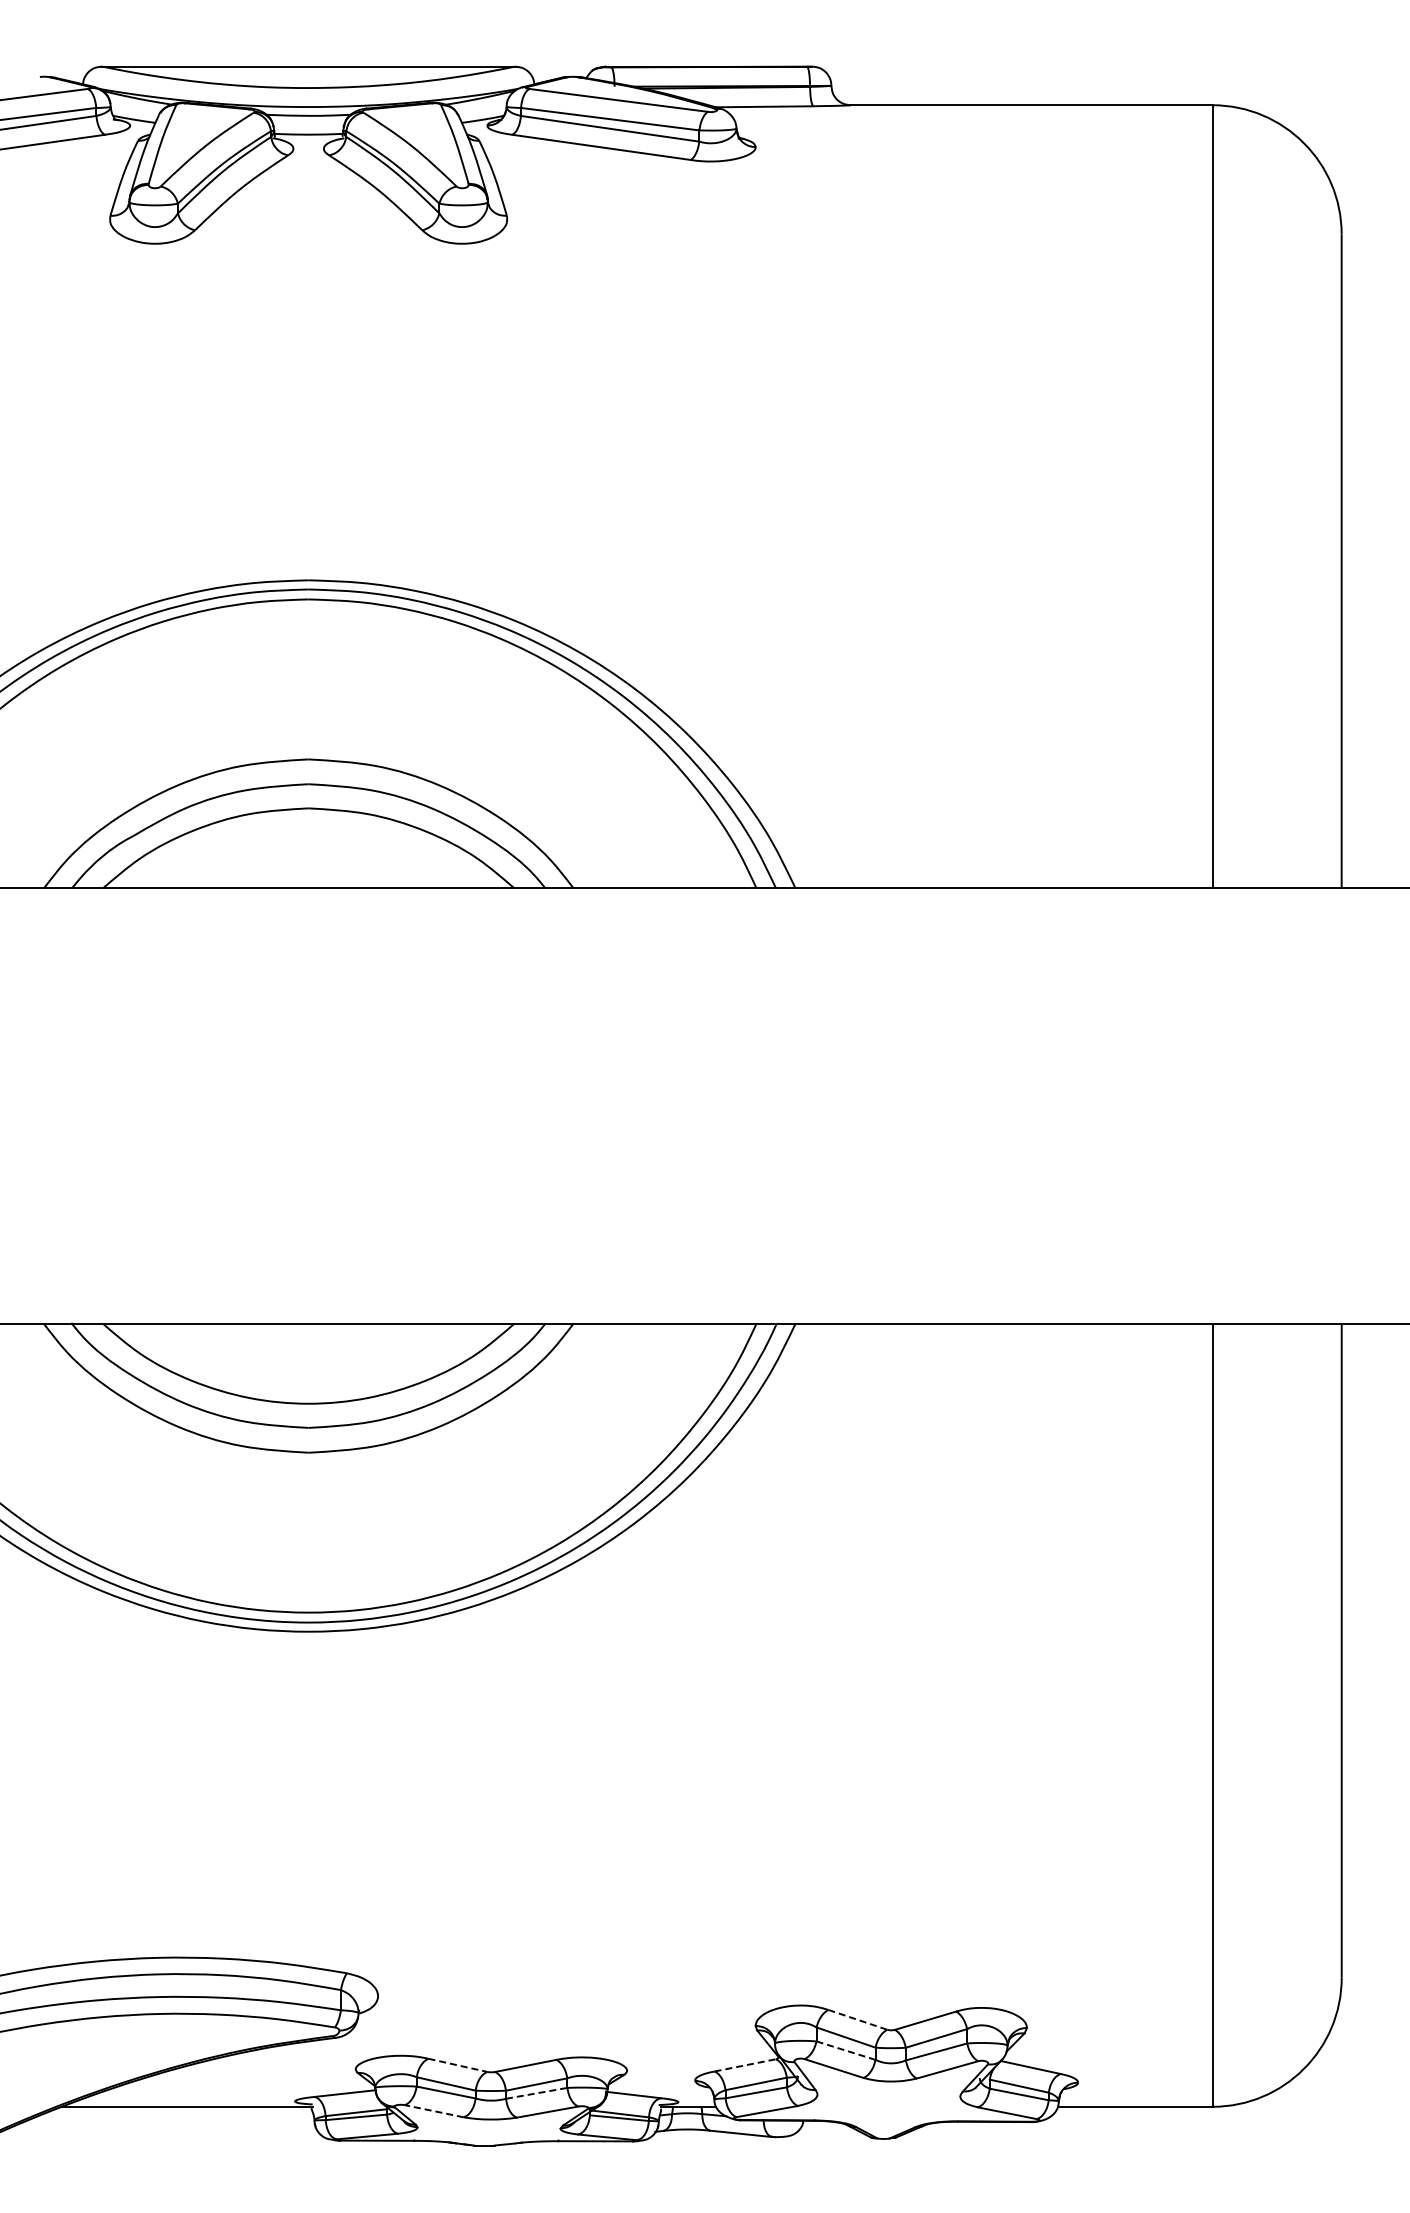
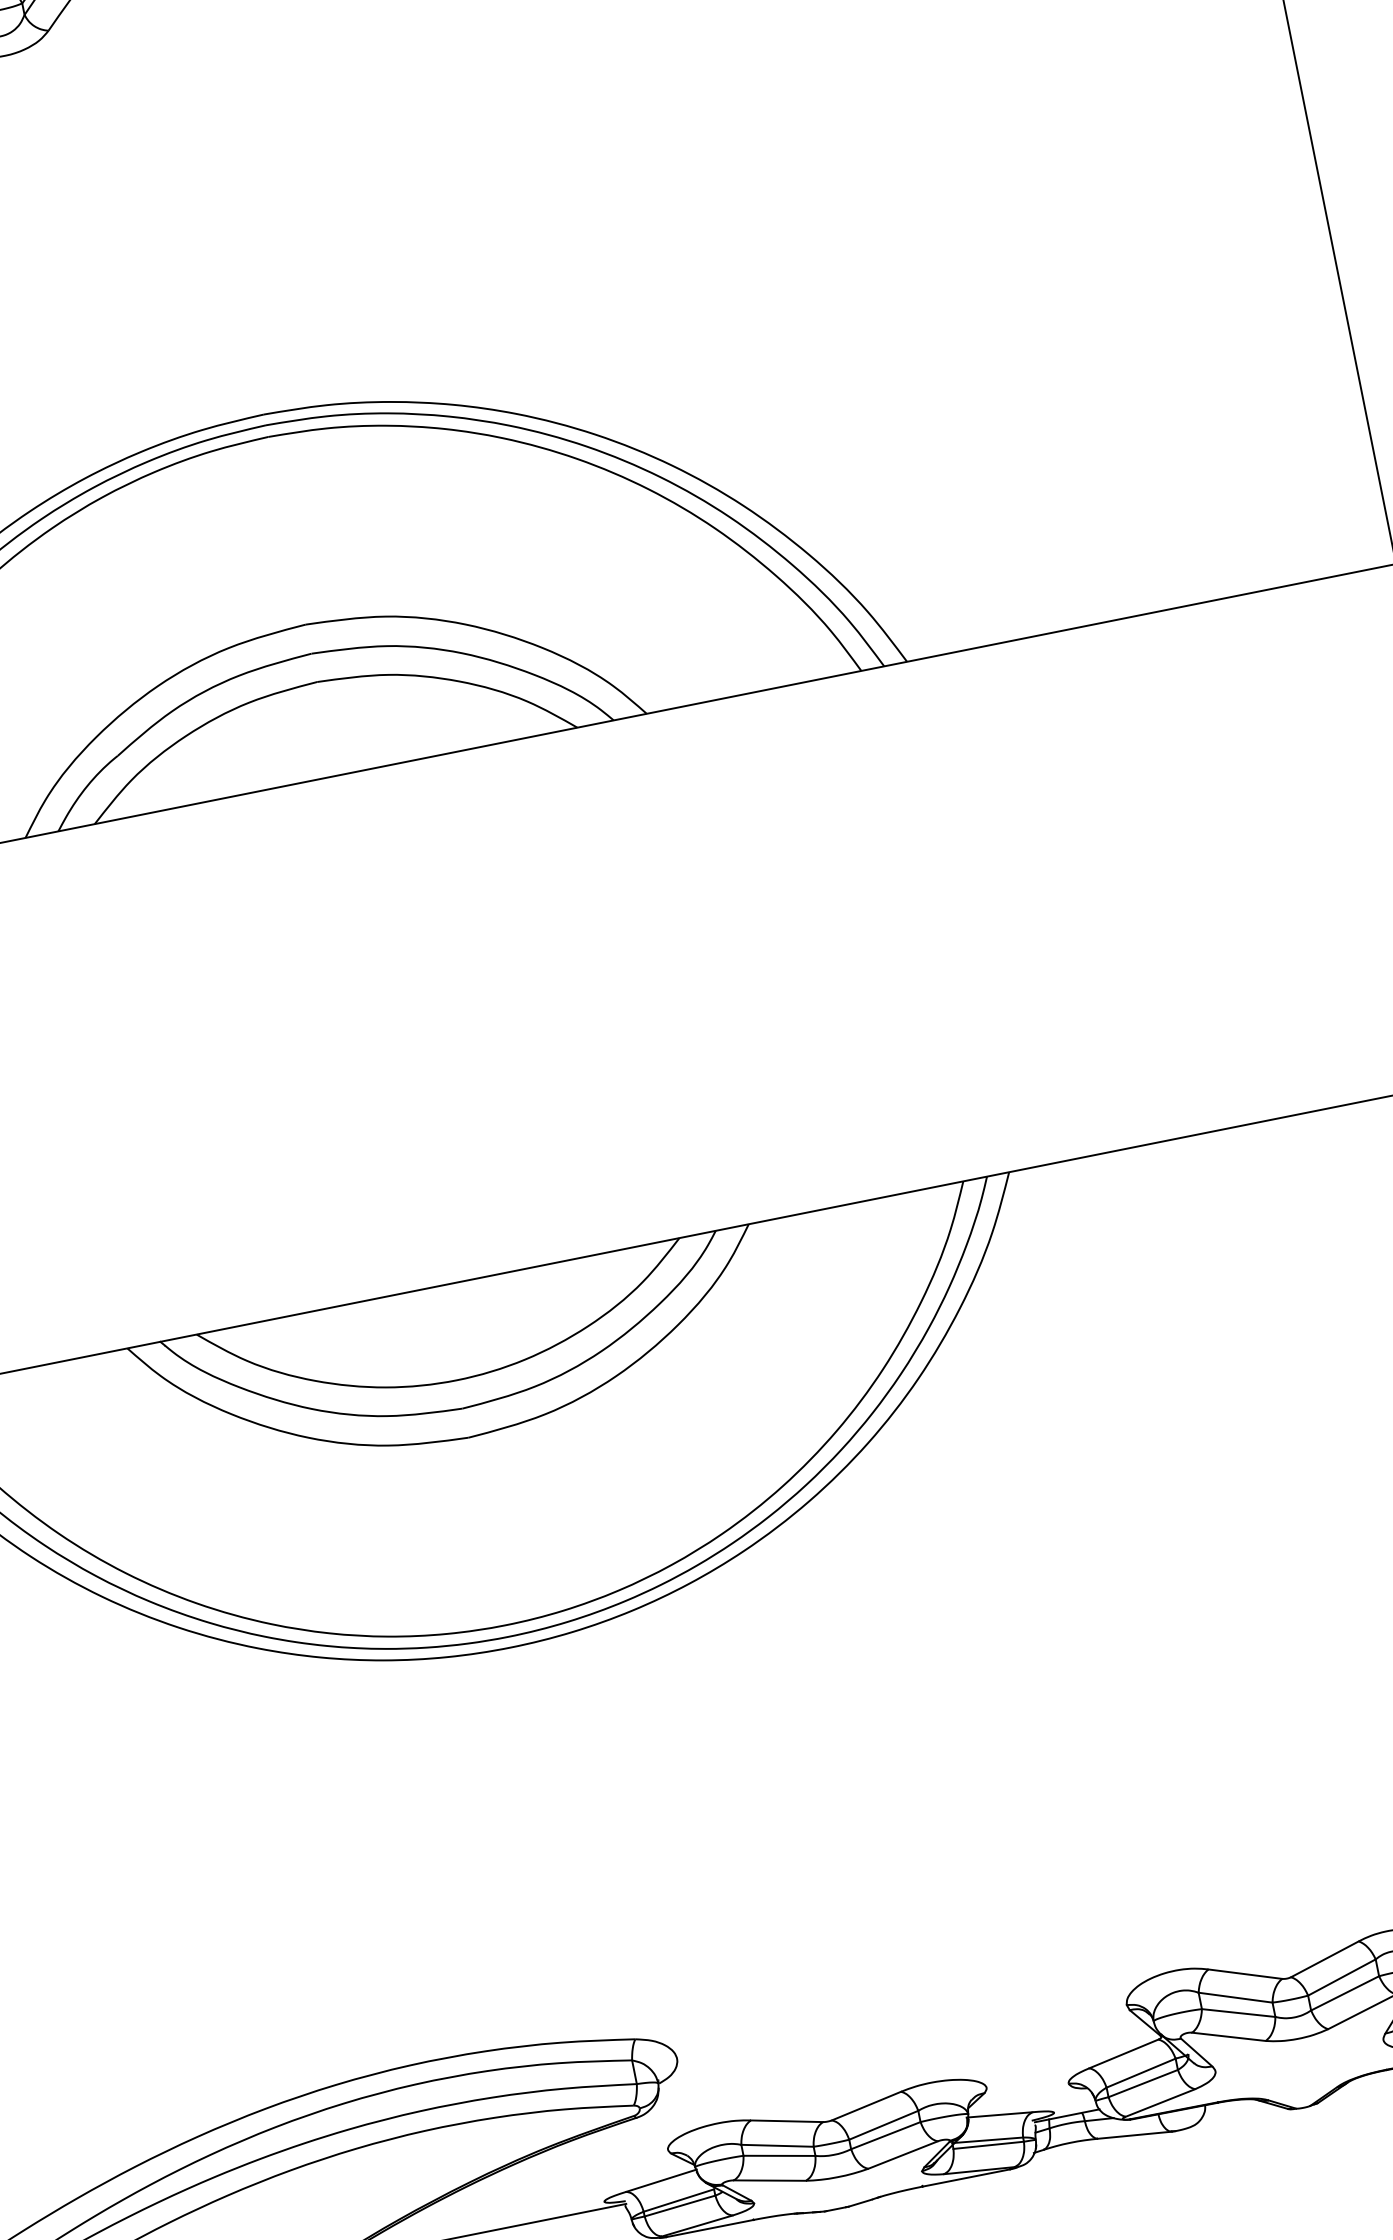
line: (858, 2020) -> (1246, 1974), dashed -> solid
line: (846, 2050) -> (1239, 2012), dashed -> solid
line: (458, 2065) -> (787, 2121), dashed -> solid
line: (745, 2065) -> (1124, 2054), dashed -> solid
line: (537, 2093) -> (886, 2135), dashed -> solid
line: (433, 2111) -> (769, 2181), dashed -> solid

